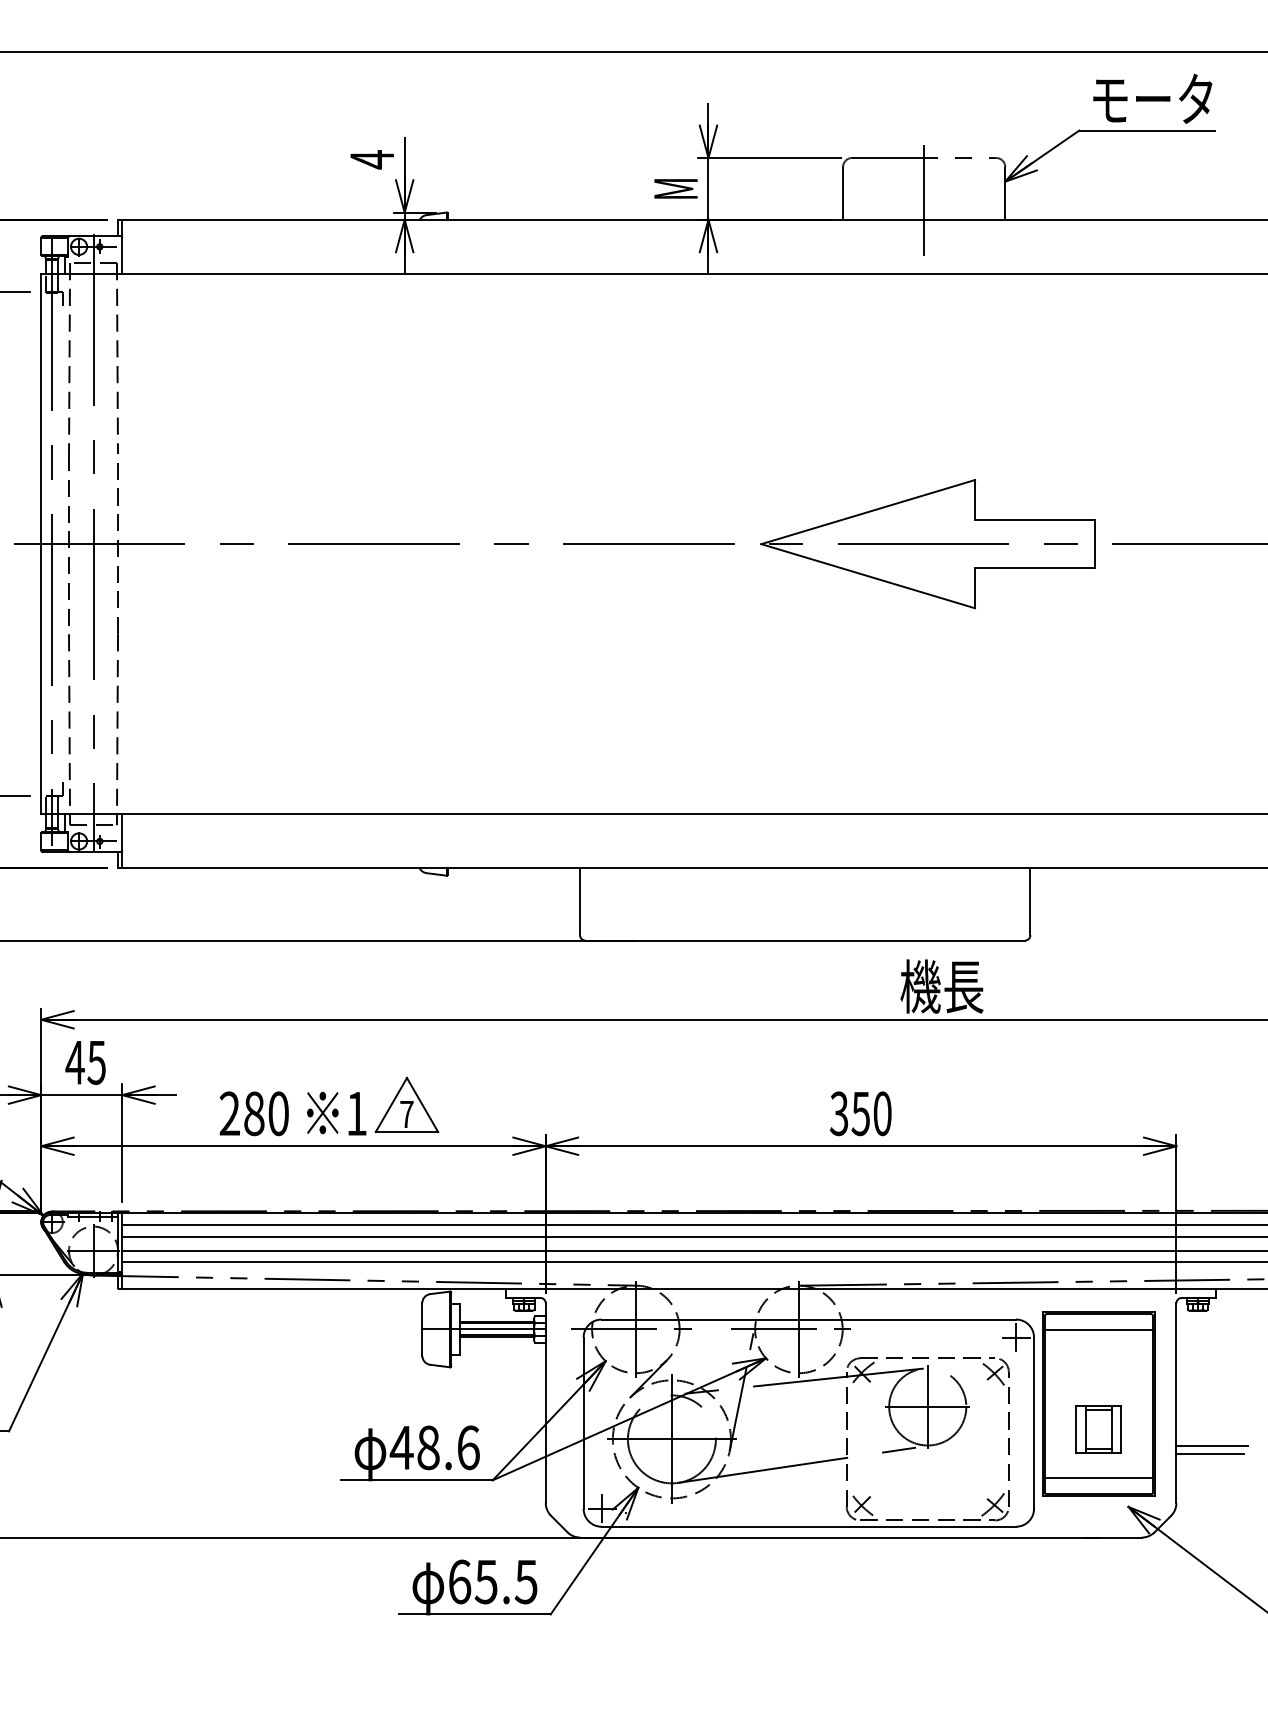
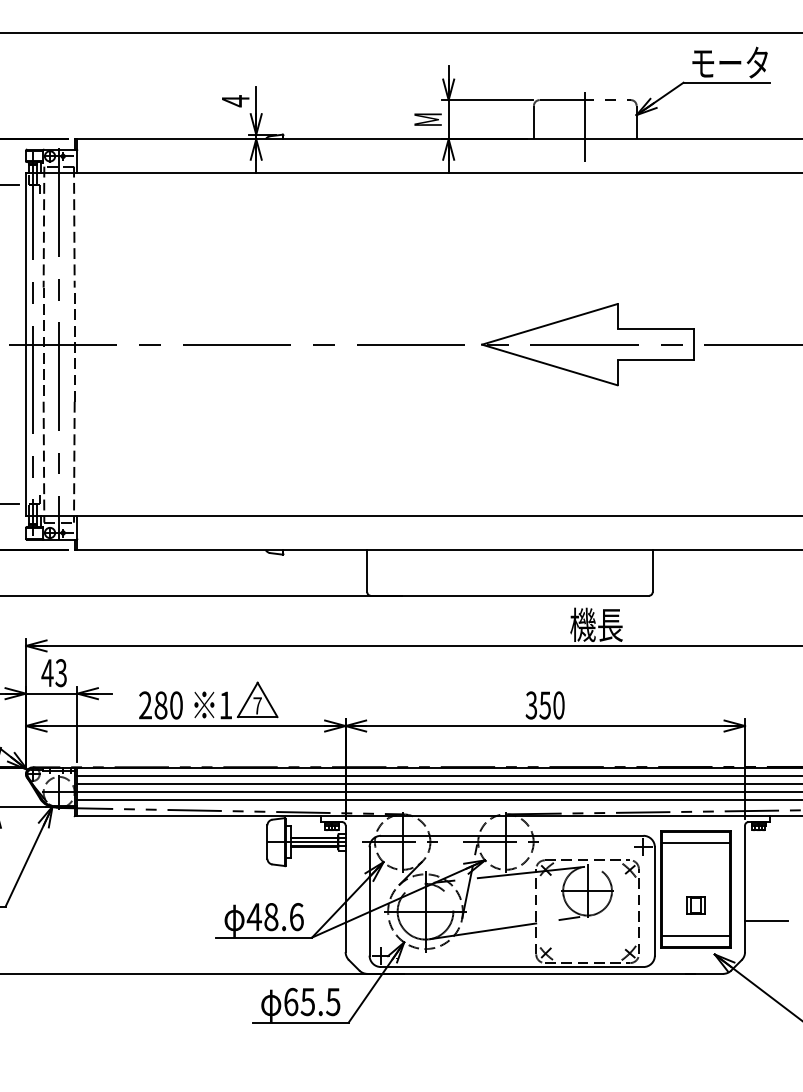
text: (97, 1061) -> (61, 672), 45 -> 43
part: (1098, 1429) -> (695, 905), size x0.6
line: (1211, 1446) -> (767, 916), removed

